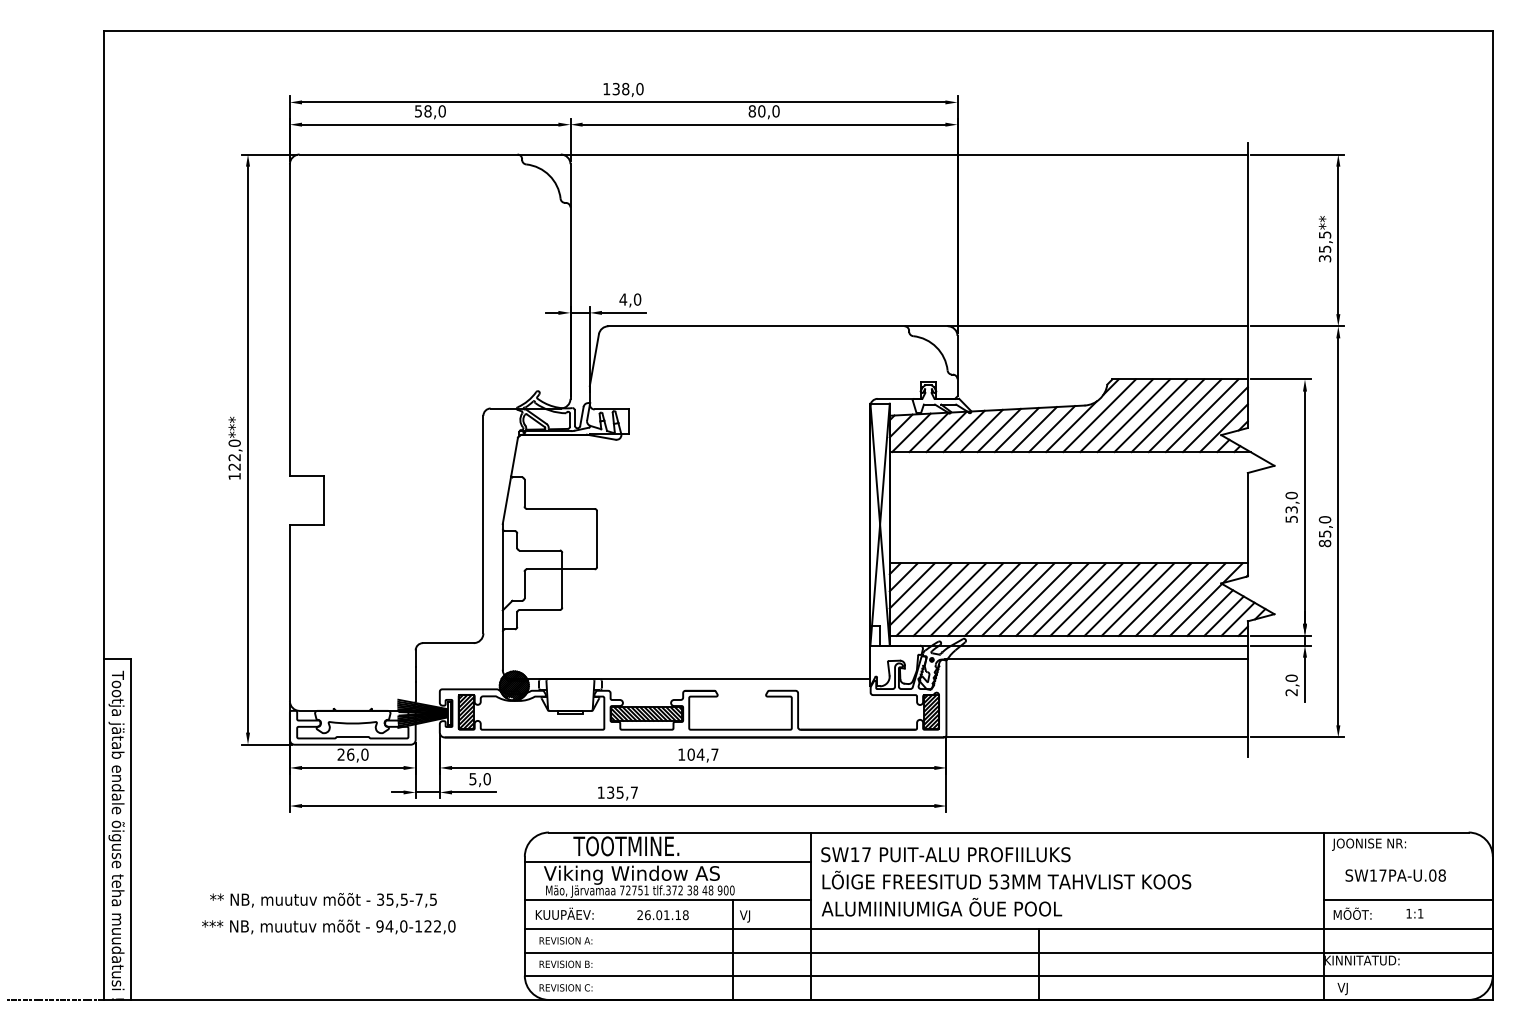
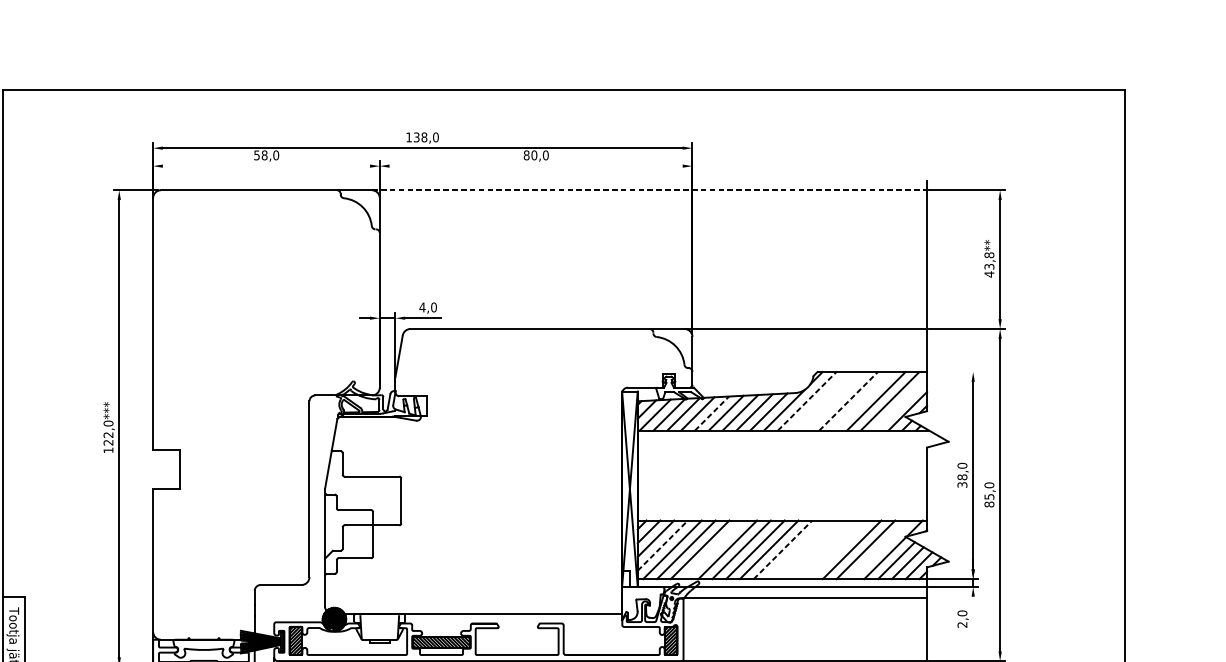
line: (430, 124) -> (266, 166), removed
line: (763, 124) -> (535, 166), removed
line: (904, 154) -> (649, 190), solid -> dashed
text: (1324, 246) -> (988, 264), 35,5** -> 43,8**
line: (1280, 379) -> (953, 372), removed
line: (1099, 415) -> (807, 401), solid -> dashed
line: (1116, 415) -> (820, 401), removed
line: (1133, 415) -> (834, 401), removed
line: (1151, 415) -> (849, 401), solid -> dashed
line: (1167, 415) -> (862, 401), removed
line: (1214, 419) -> (900, 404), removed
line: (981, 430) -> (711, 413), solid -> dashed
text: (1291, 514) -> (962, 481), 53,0 -> 38,0
line: (920, 594) -> (662, 545), solid -> dashed
line: (983, 599) -> (713, 549), removed
line: (1069, 599) -> (782, 549), solid -> dashed
line: (1086, 599) -> (796, 549), removed
line: (1103, 599) -> (810, 549), removed
line: (1120, 599) -> (824, 549), removed
line: (1137, 599) -> (837, 549), removed
line: (1189, 599) -> (879, 549), removed
line: (1304, 679) -> (972, 614), removed

